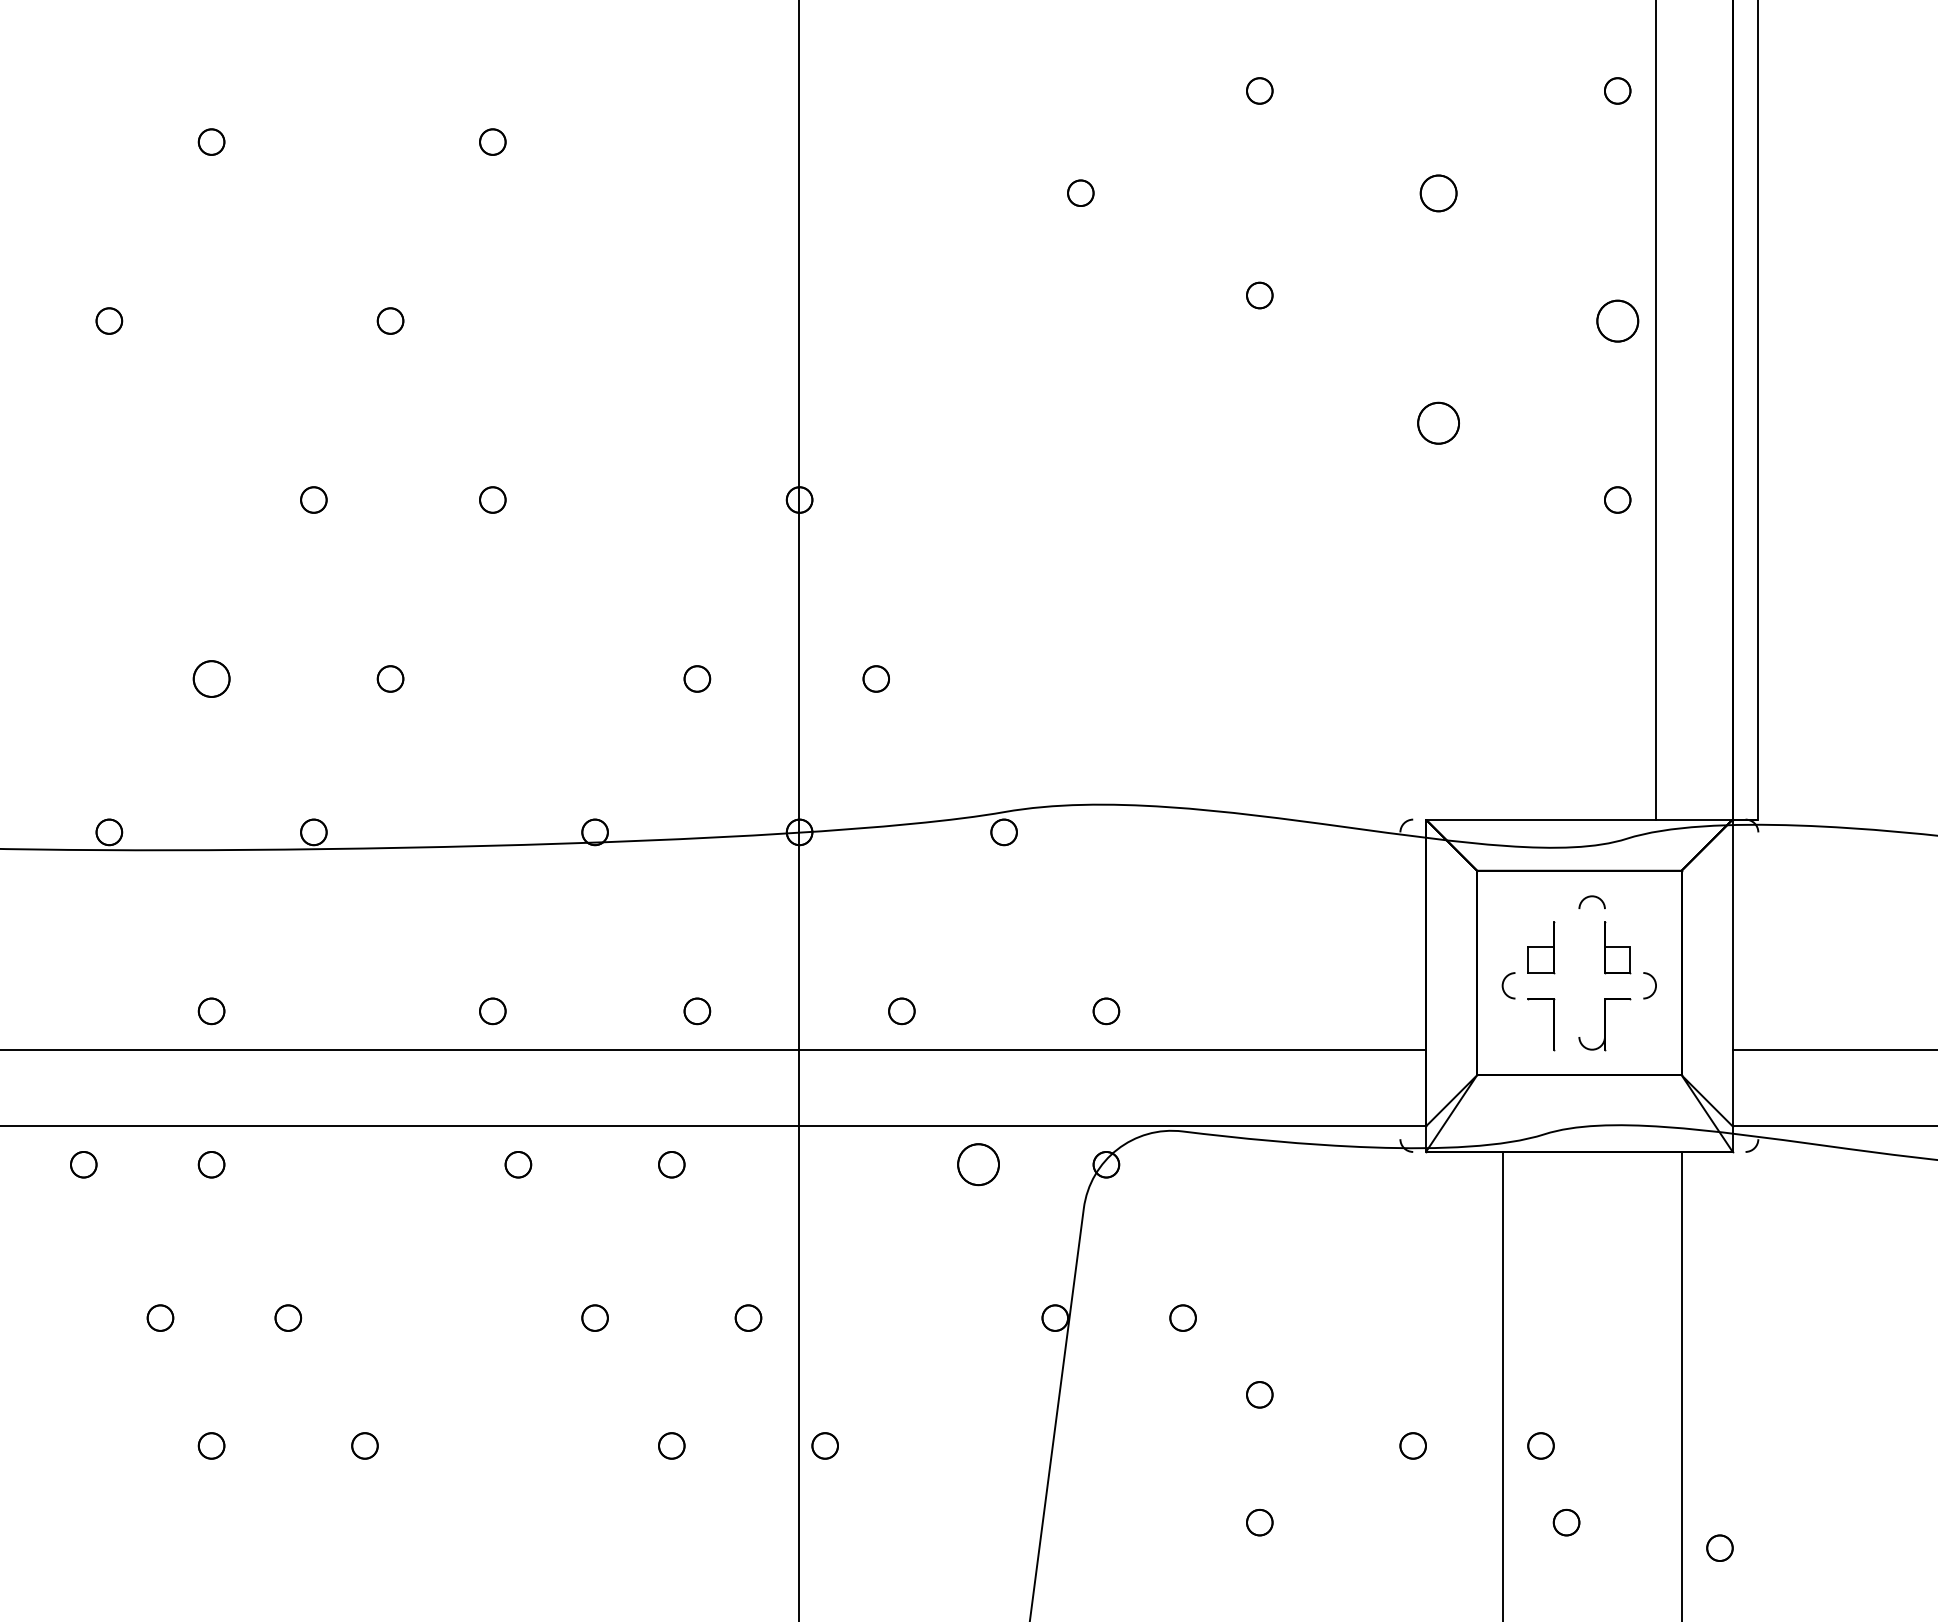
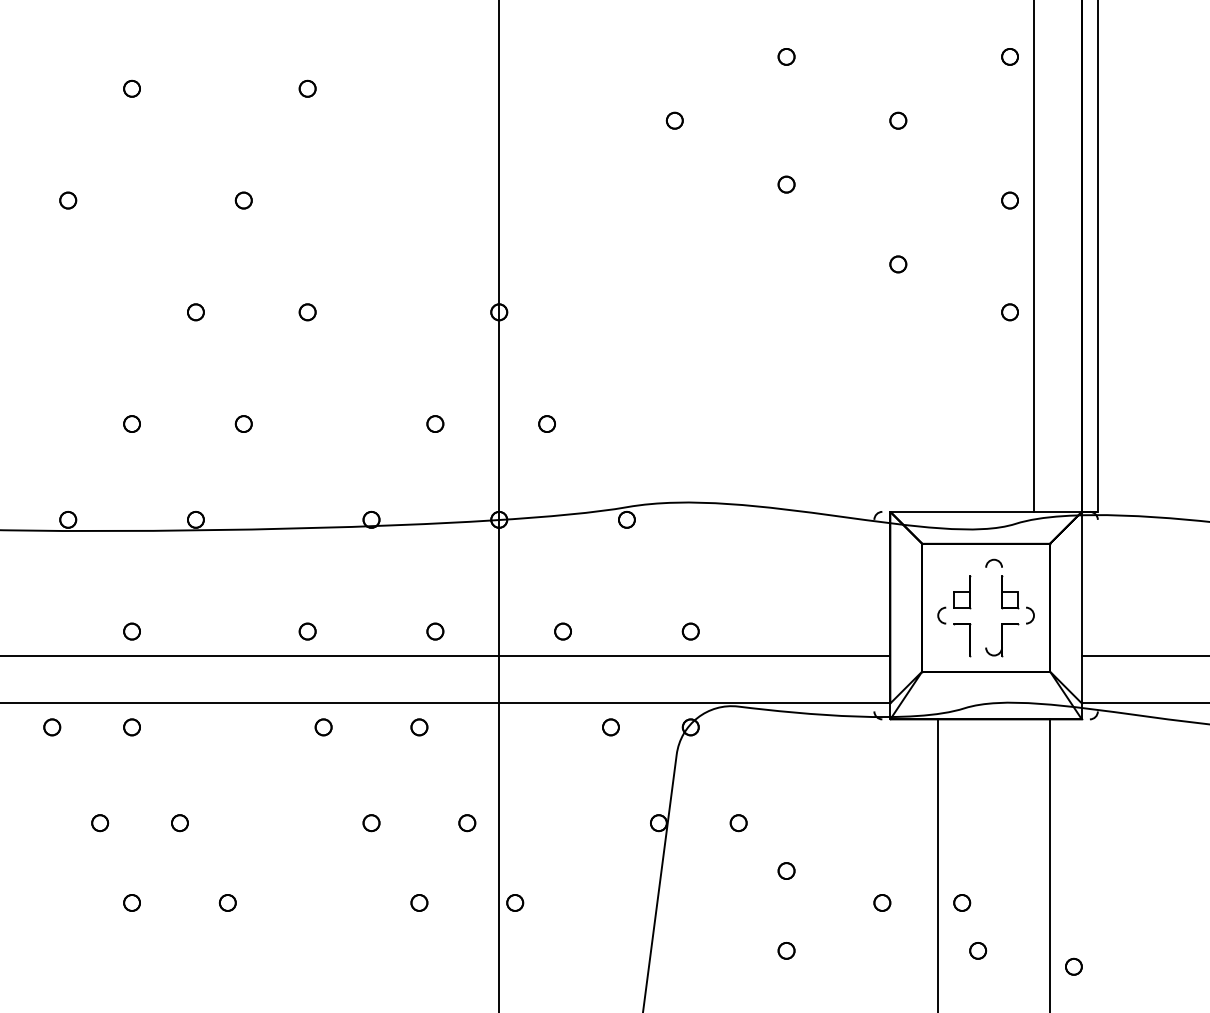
part: (1439, 192) -> (898, 120), size x0.71
part: (1616, 320) -> (1009, 200), size x0.62
part: (1439, 423) -> (898, 264), size x0.62
part: (210, 678) -> (131, 423), size x0.71
part: (977, 1164) -> (610, 727), size x0.62

